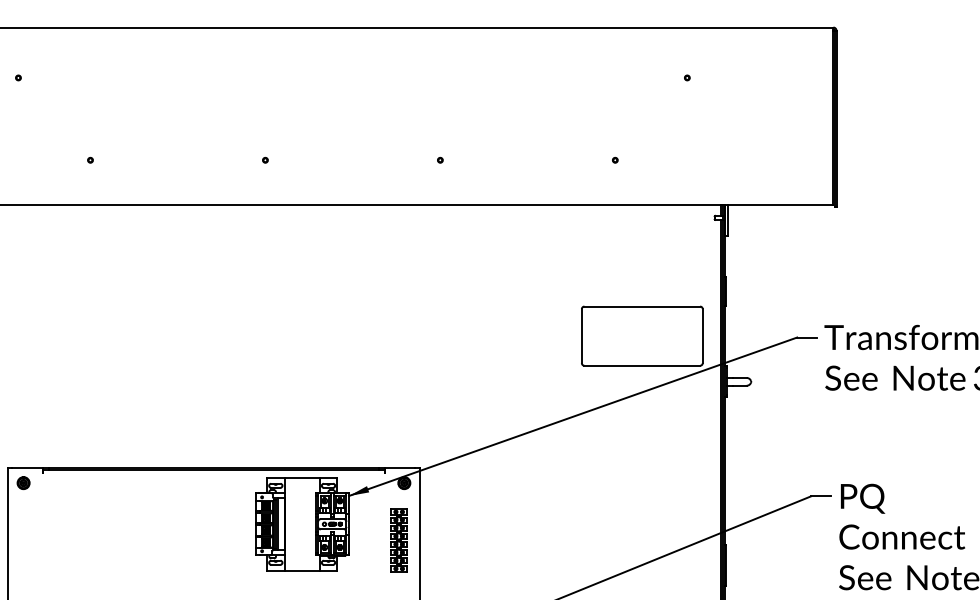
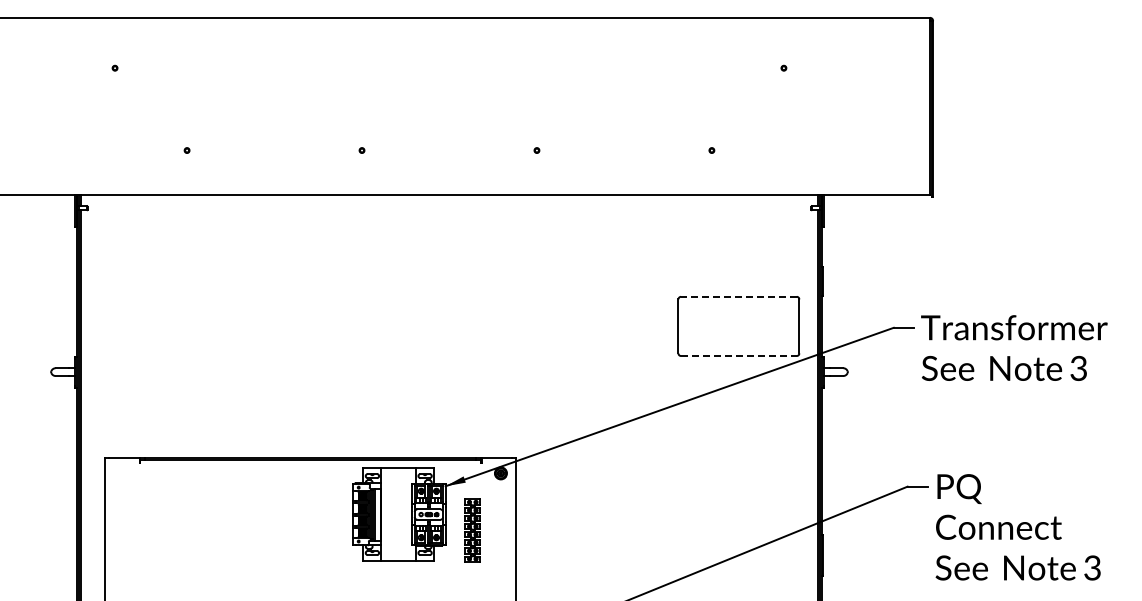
line: (641, 306) -> (738, 296), solid -> dashed
line: (641, 366) -> (738, 356), solid -> dashed
part: (23, 483) -> (120, 473), removed
part: (398, 540) -> (472, 530), moved

